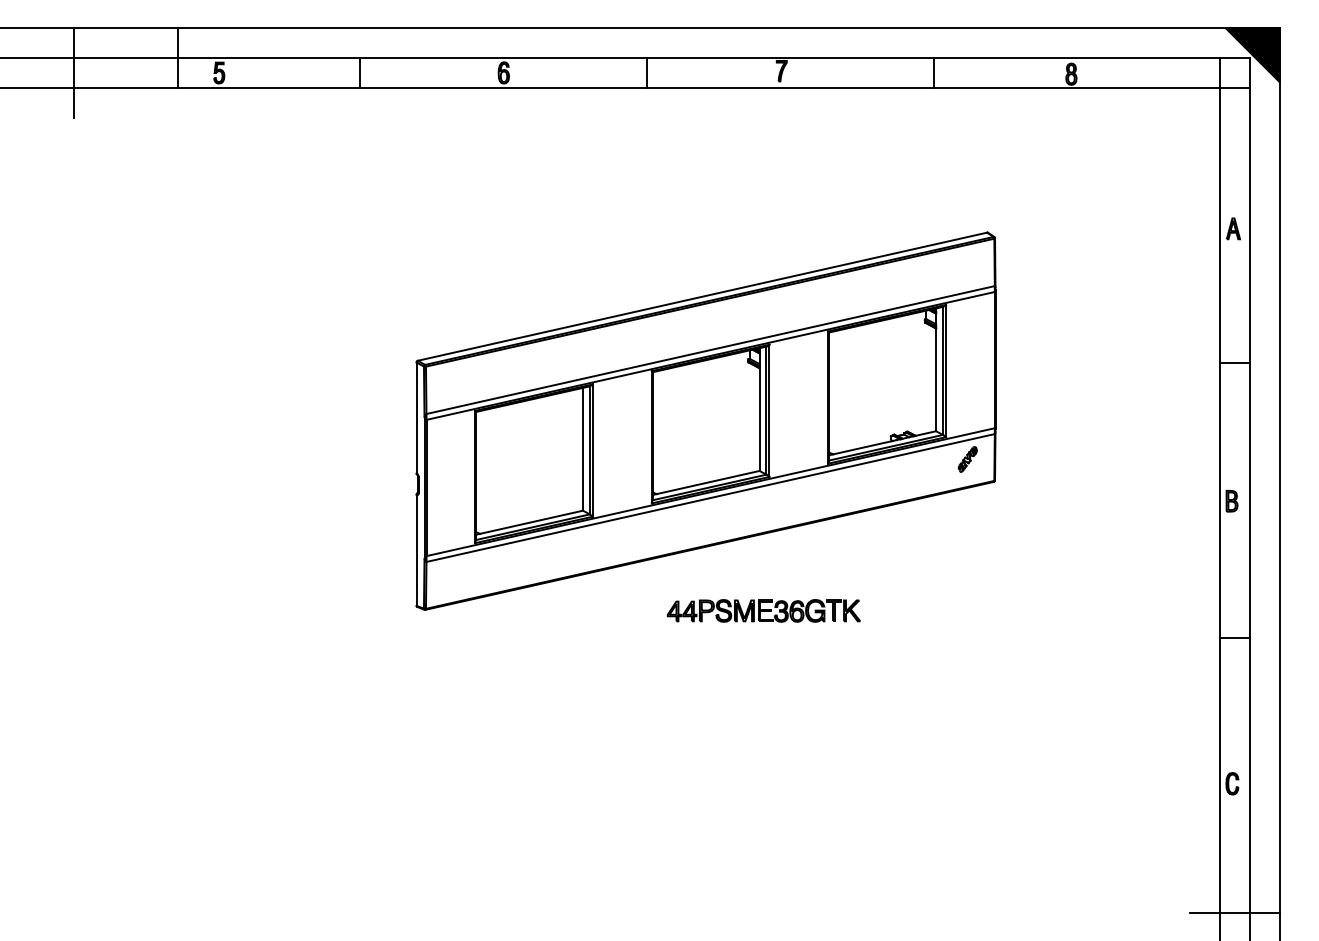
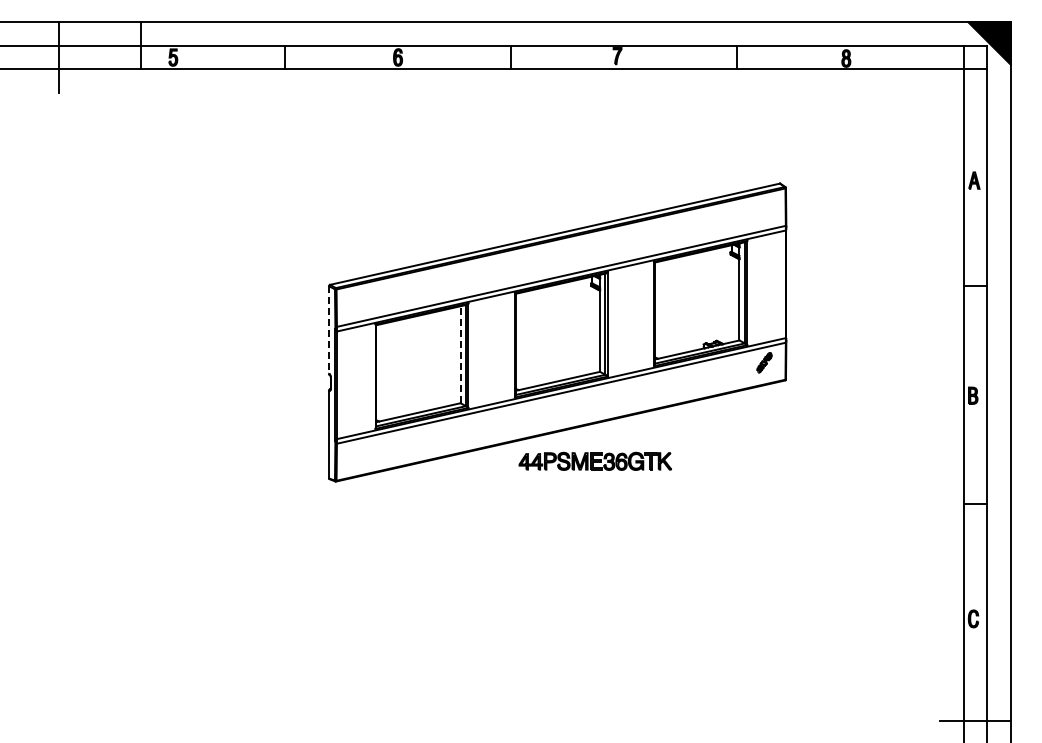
line: (417, 418) -> (329, 330), solid -> dashed
line: (582, 448) -> (460, 354), solid -> dashed
part: (762, 609) -> (594, 460), moved

